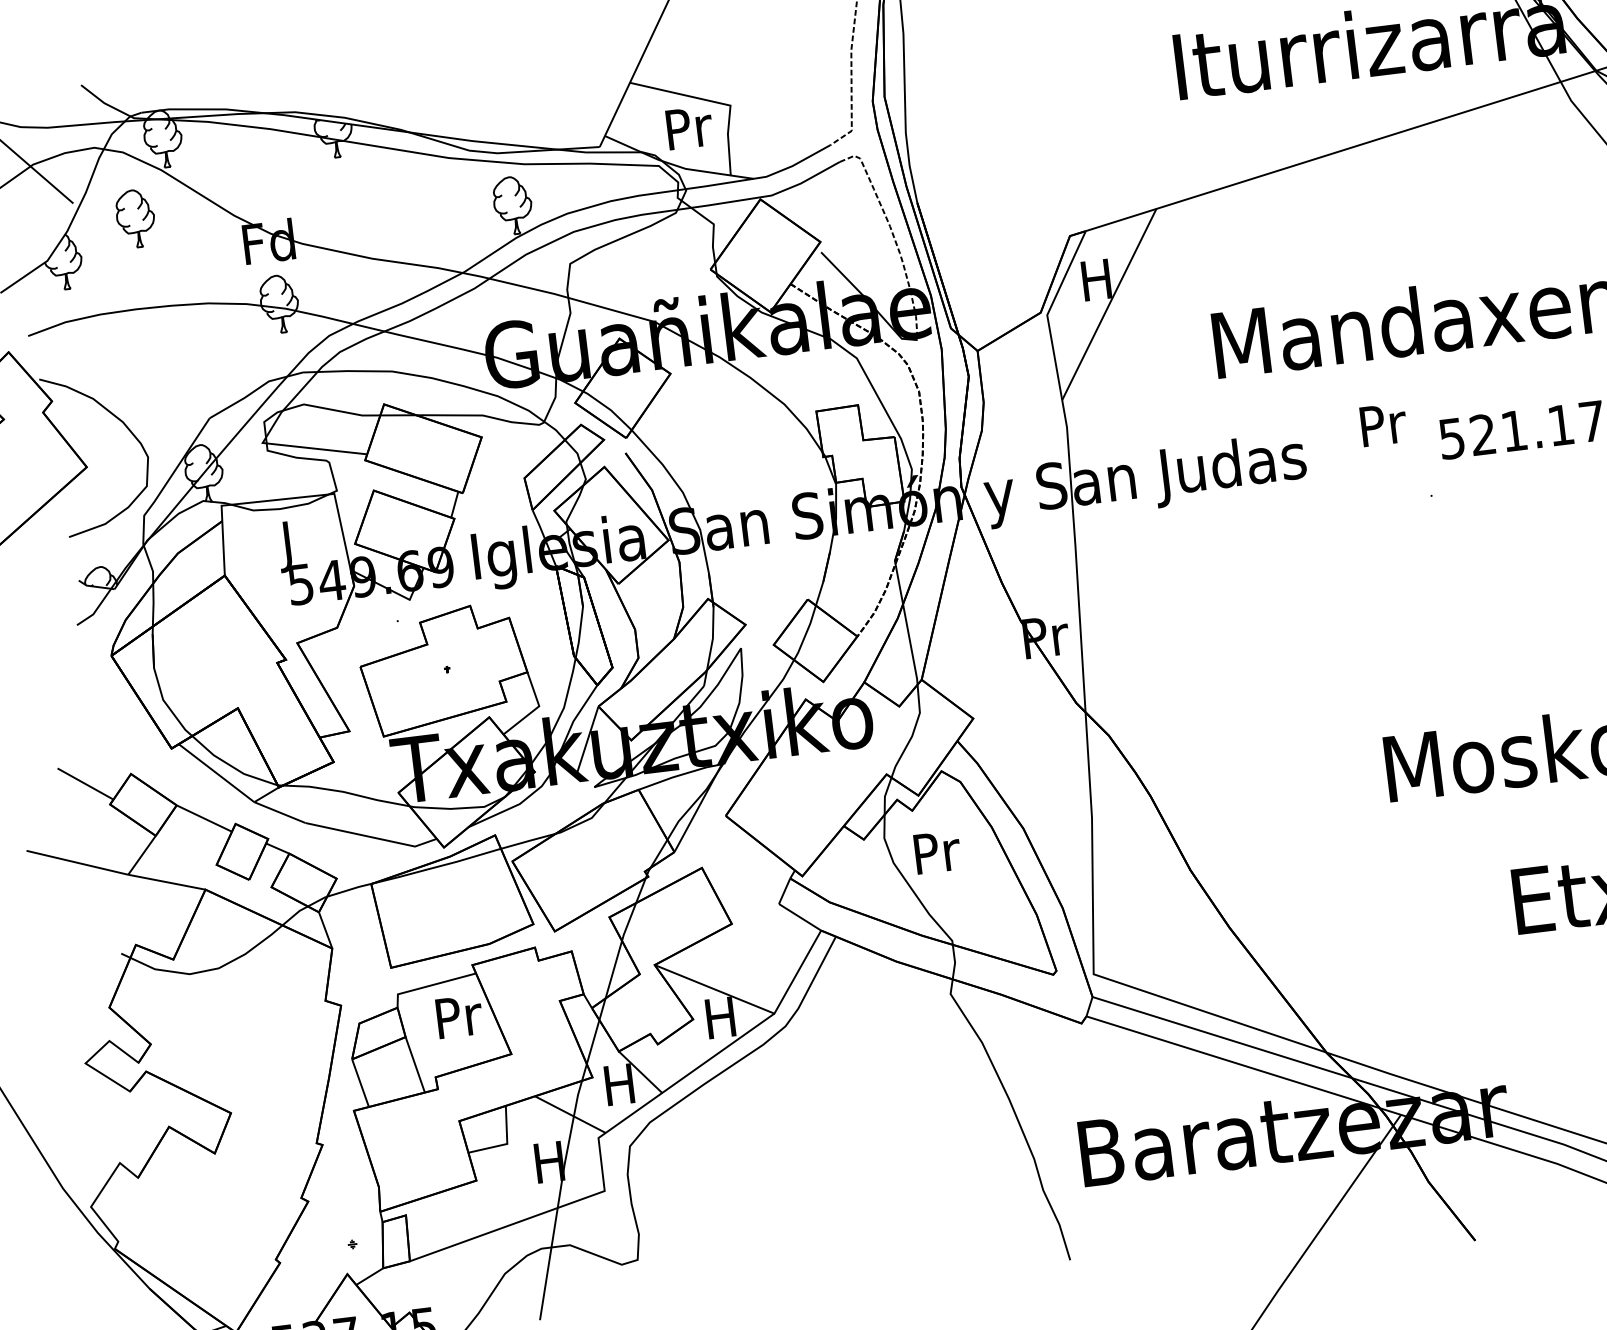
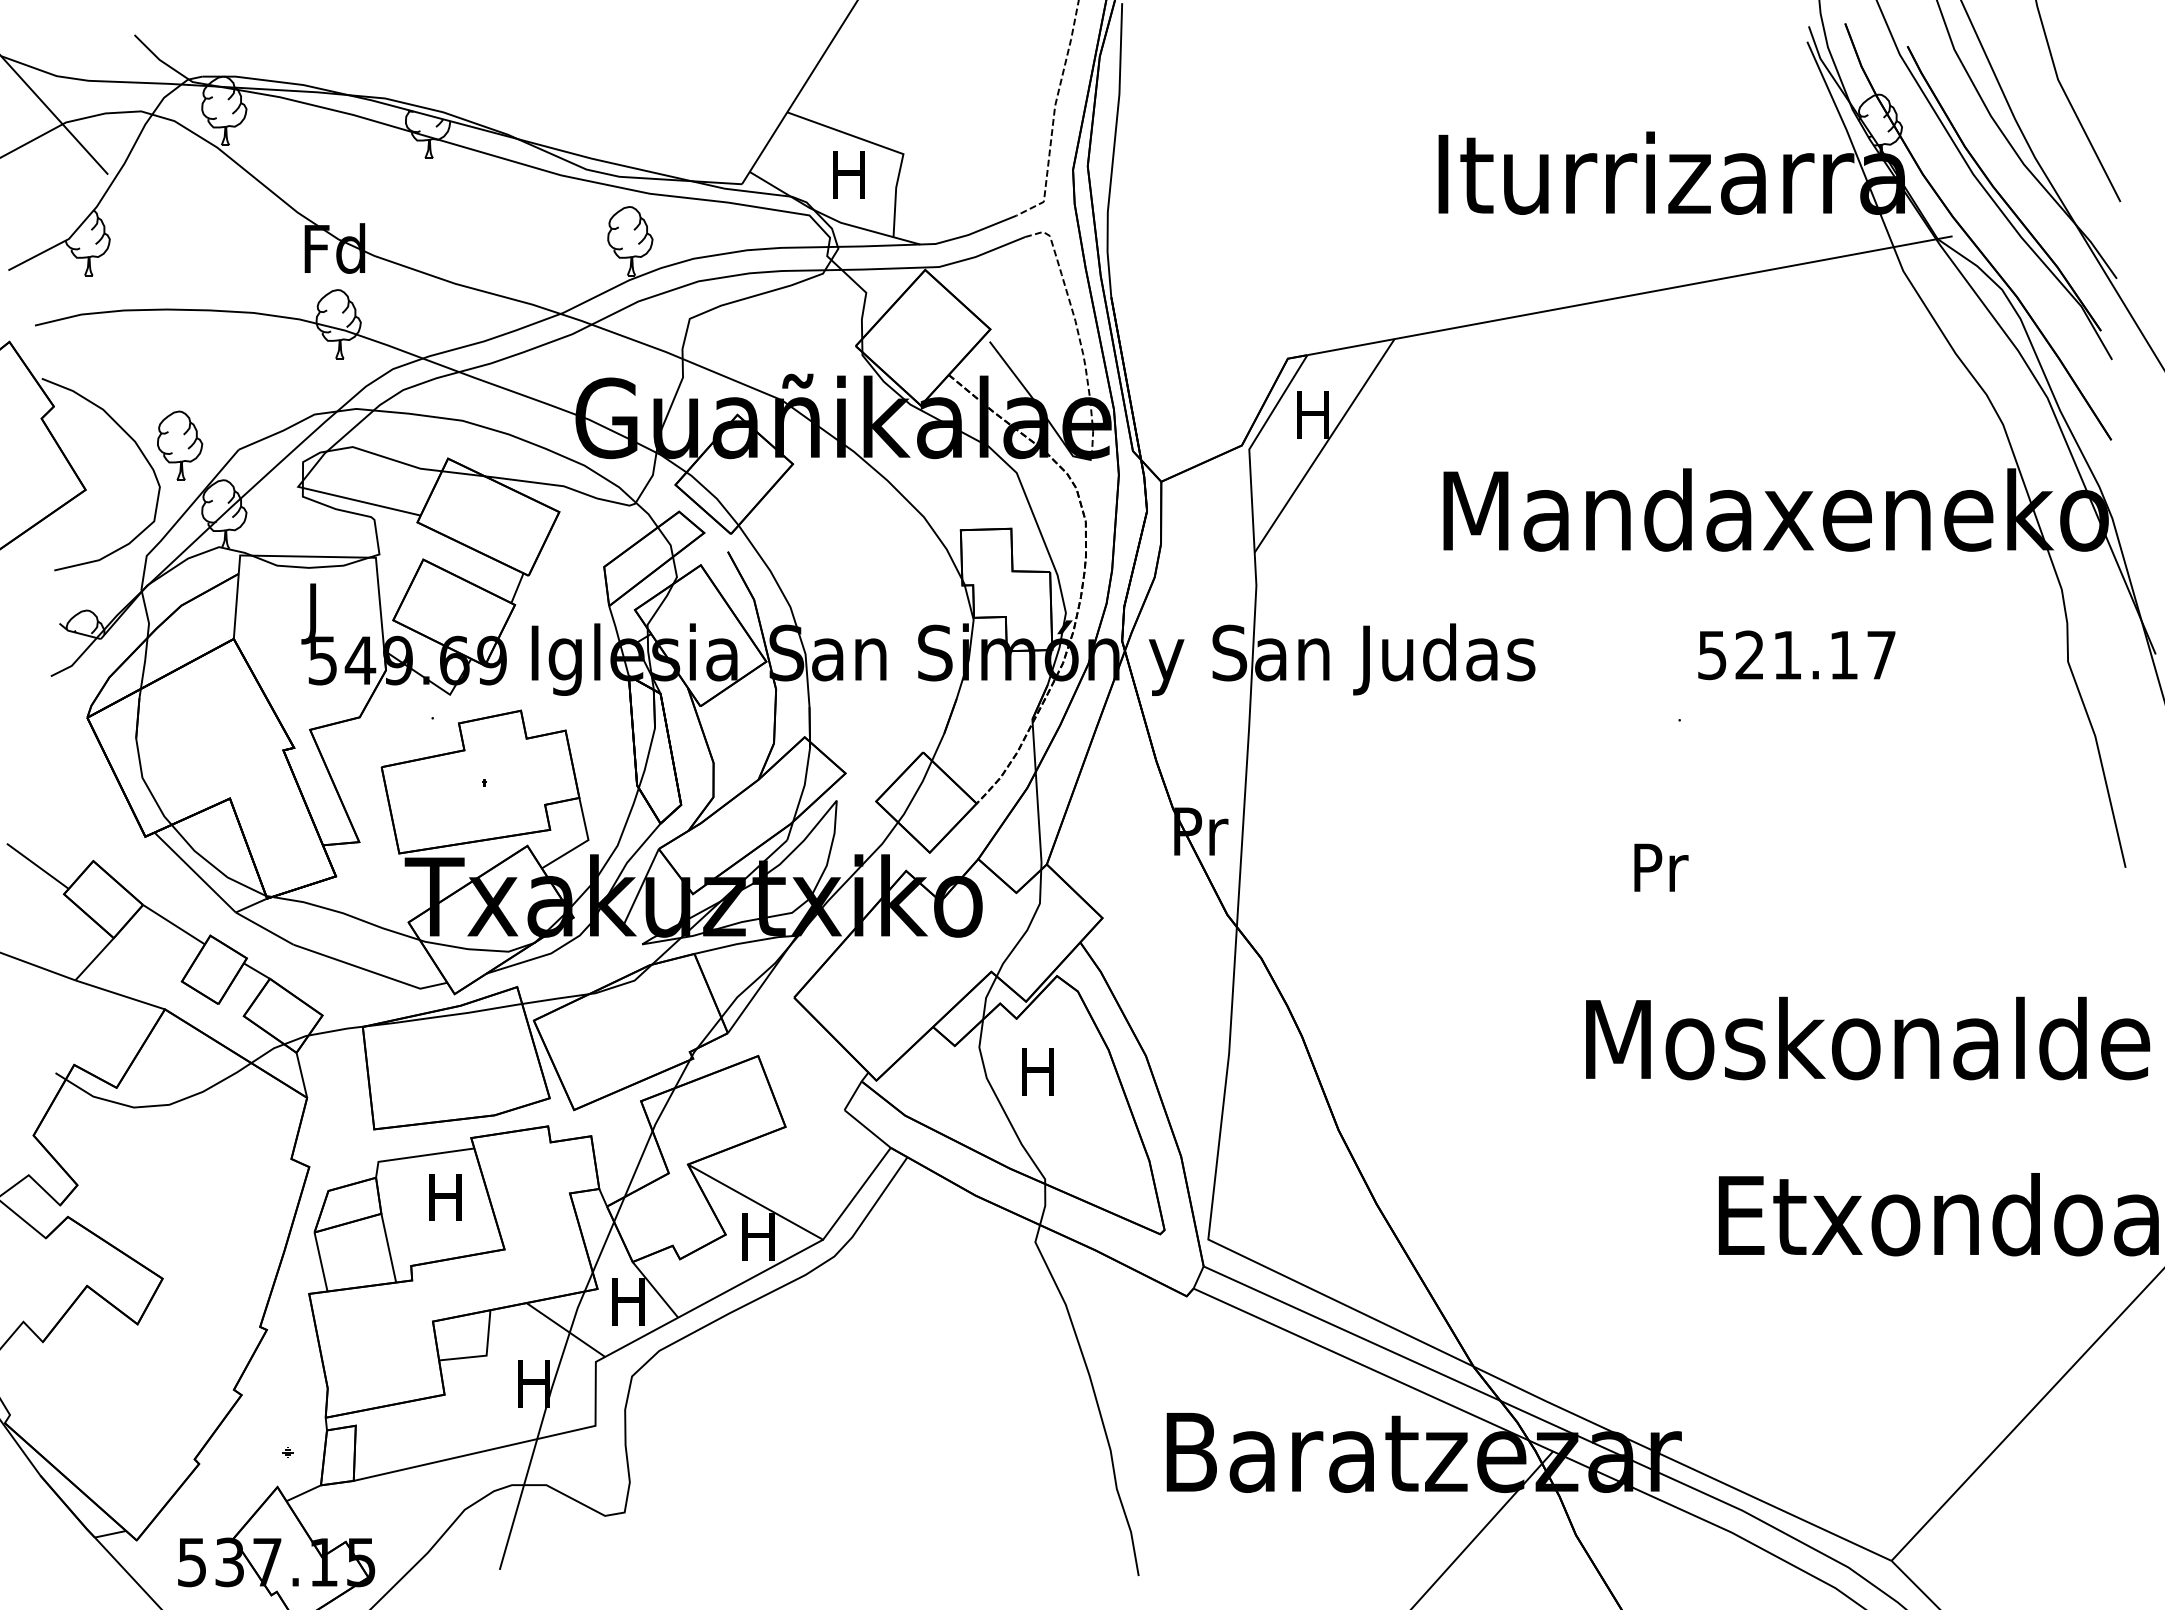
text: (689, 127) -> (851, 174), Pr -> H
part: (136, 218) -> (180, 445), moved
text: (1383, 424) -> (1661, 867), moved
text: (937, 852) -> (1040, 1071), Pr -> H
text: (459, 1016) -> (448, 1197), Pr -> H

